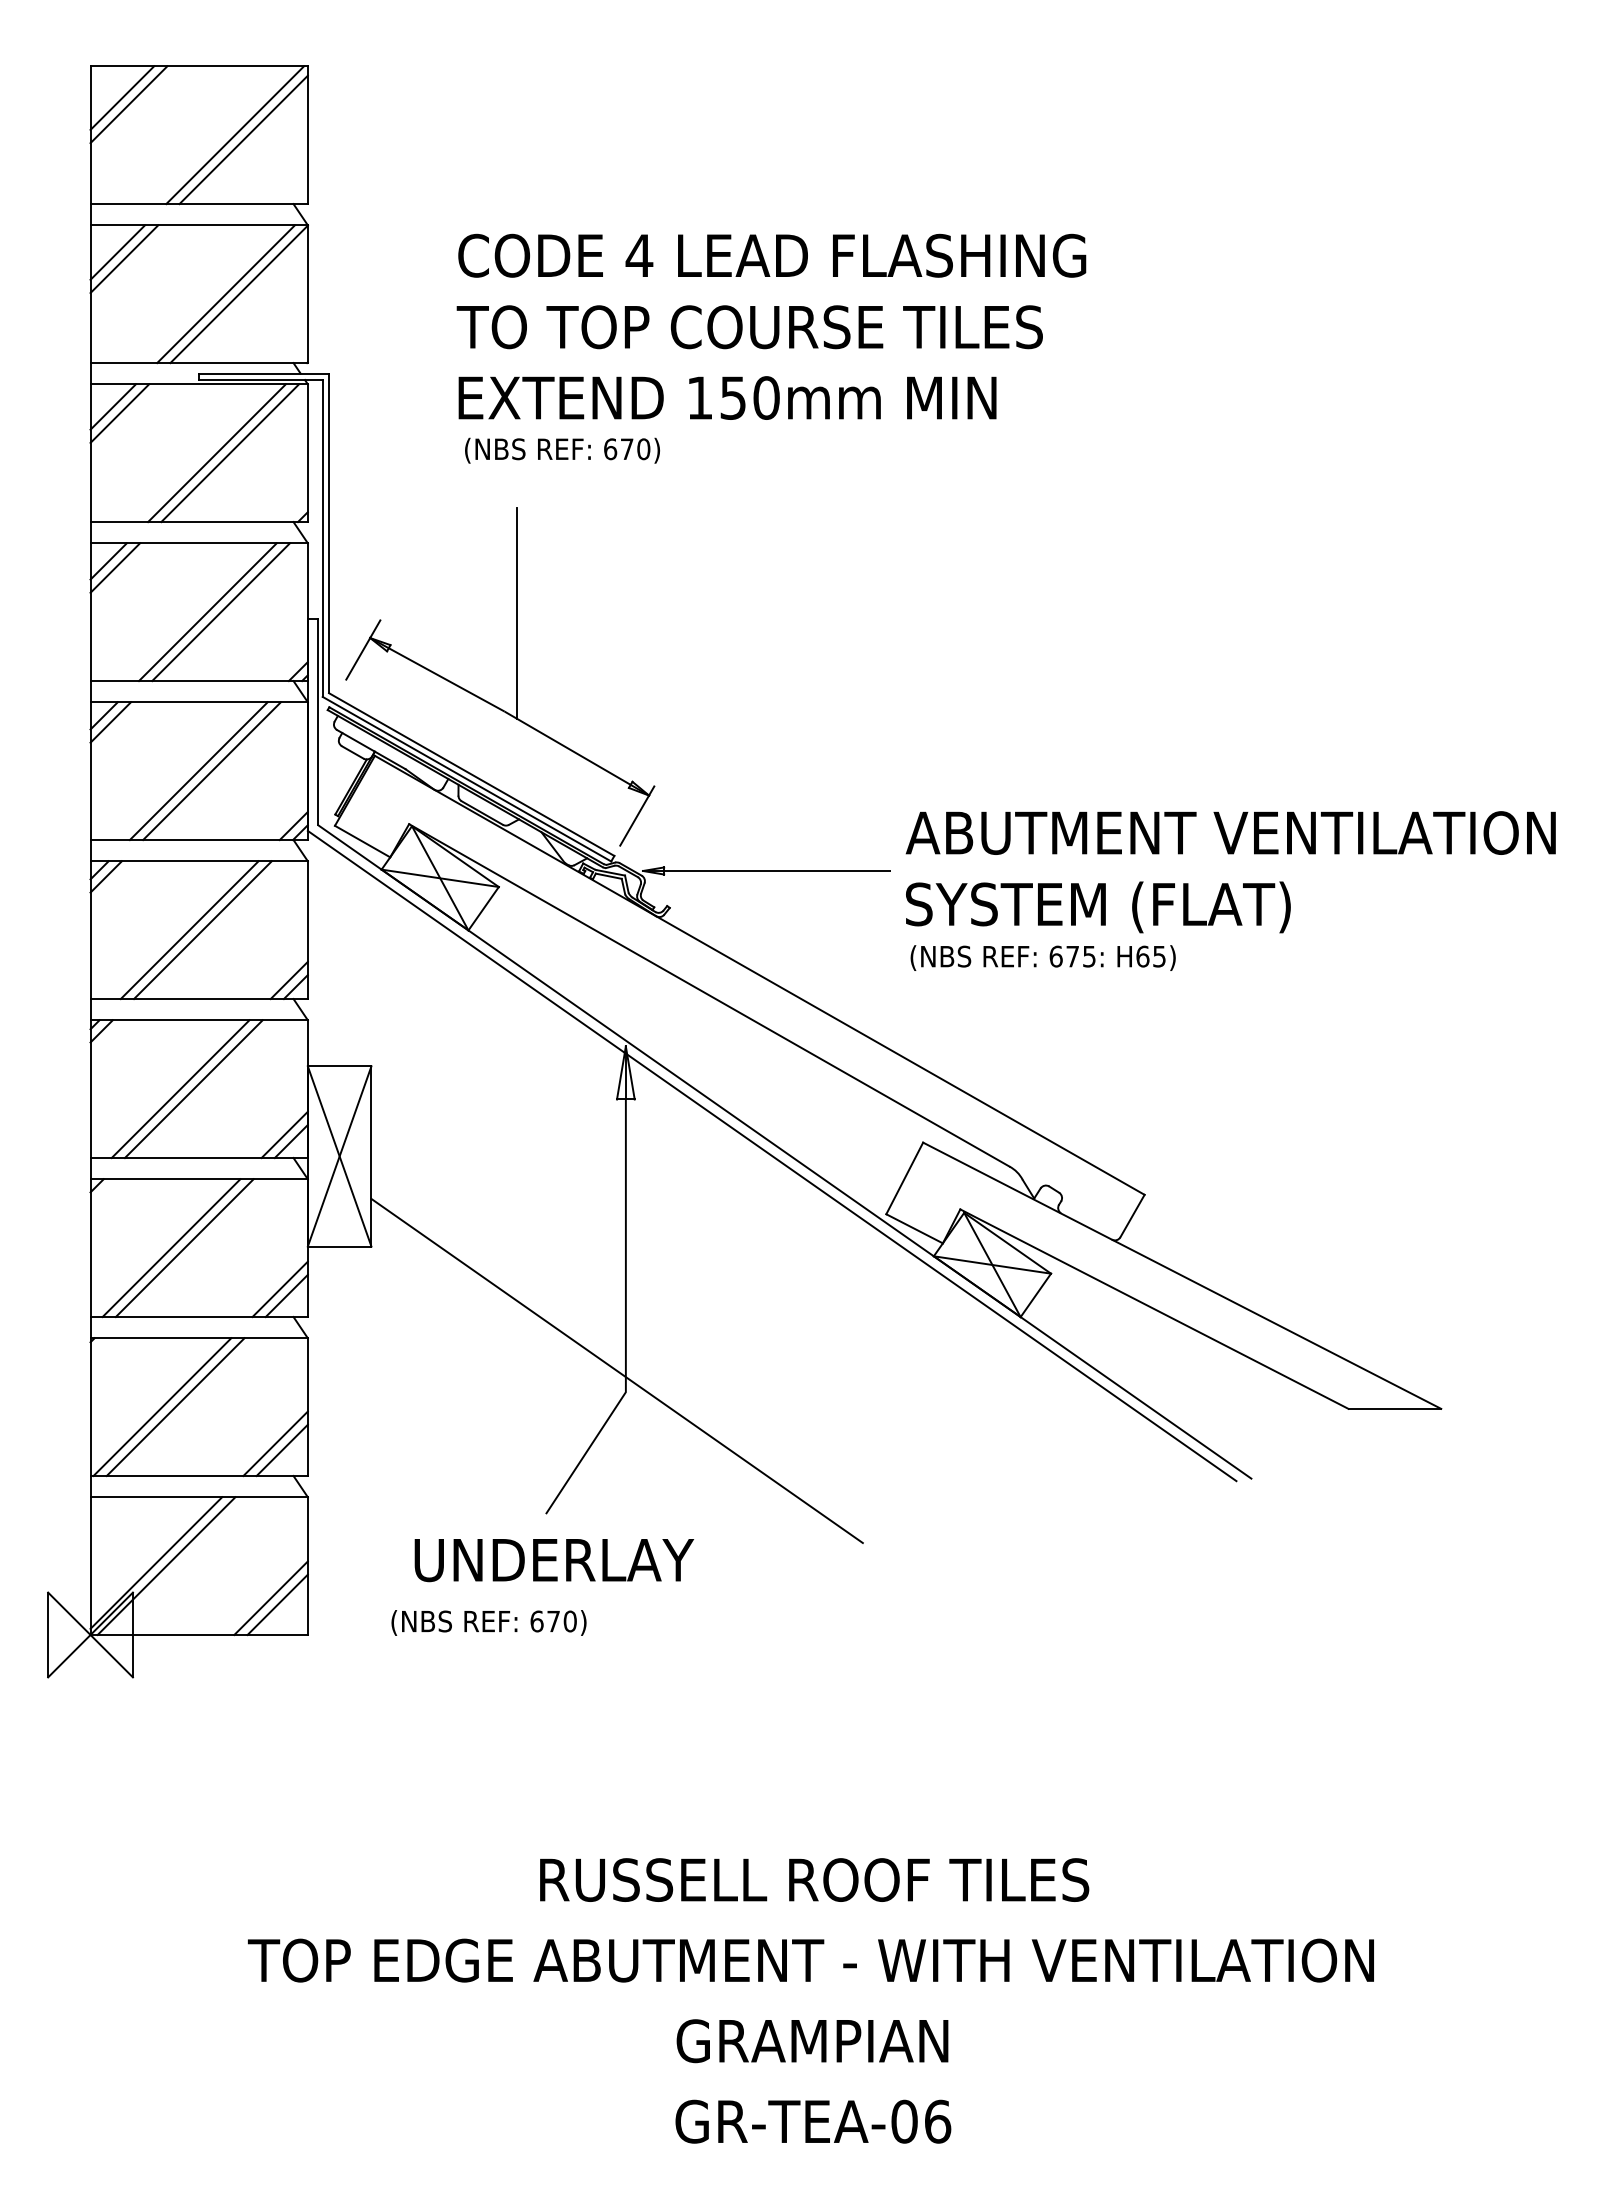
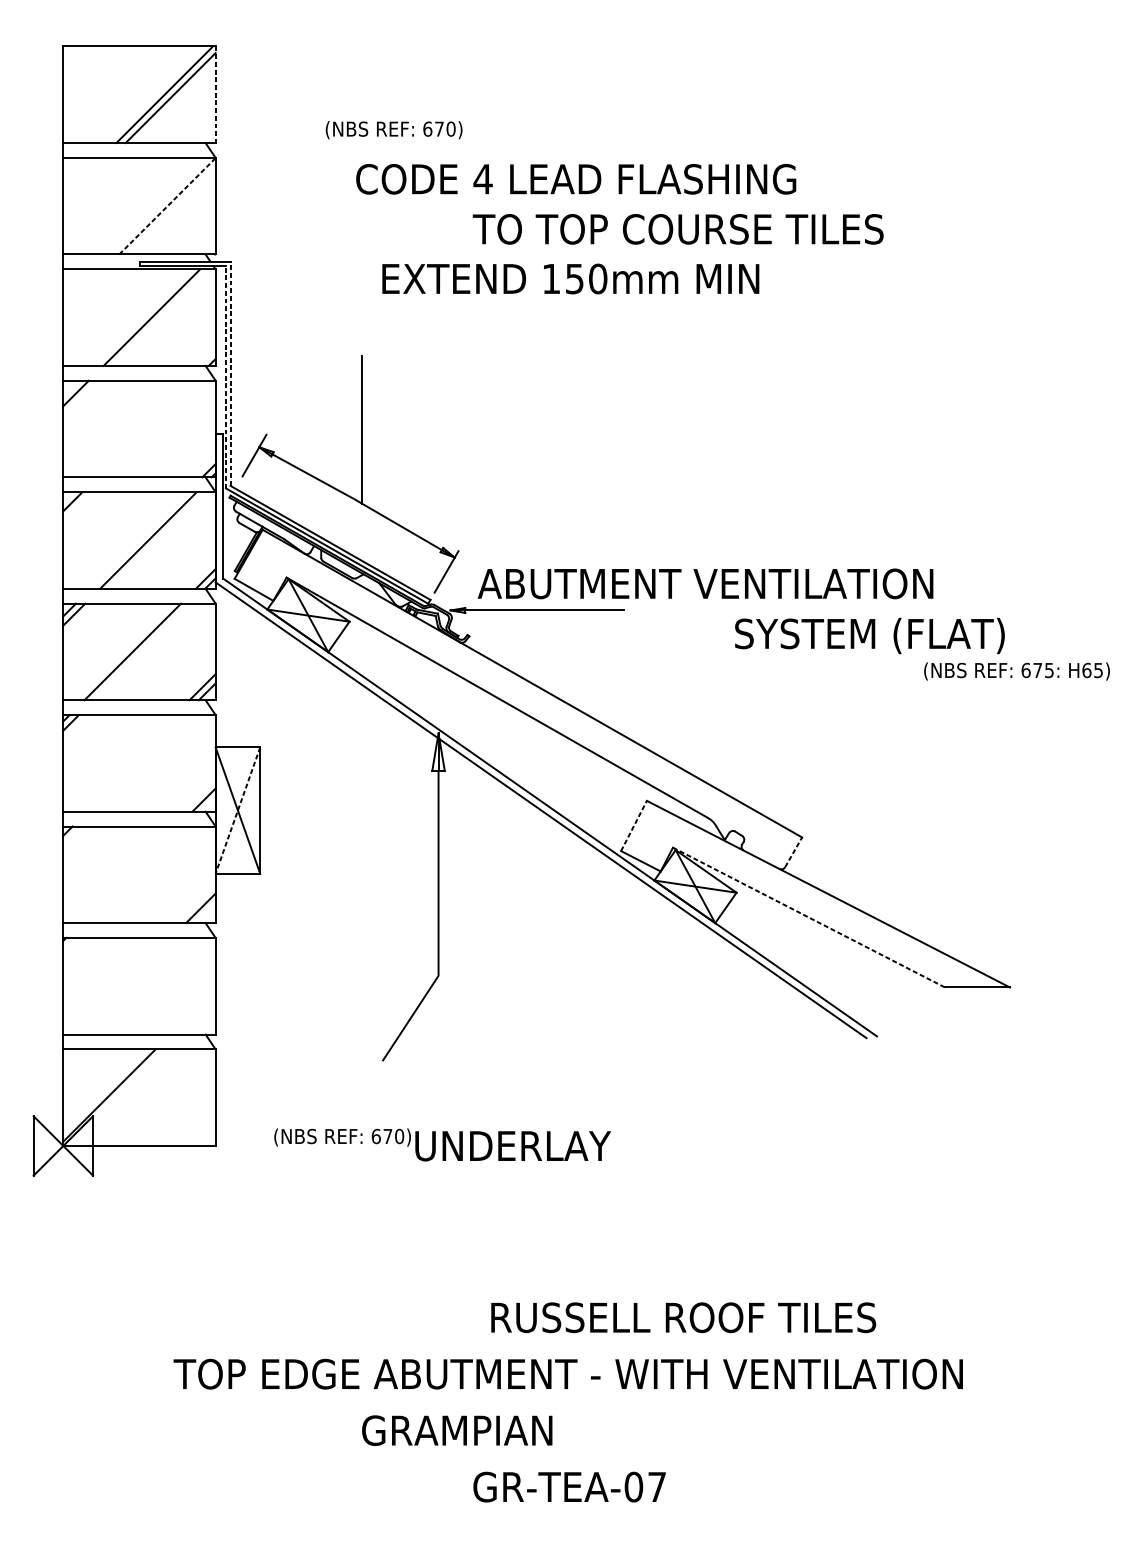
line: (122, 97) -> (85, 68), removed
line: (128, 104) -> (89, 73), removed
line: (307, 135) -> (215, 94), solid -> dashed
line: (117, 252) -> (82, 176), removed
text: (772, 255) -> (576, 179), moved
line: (124, 259) -> (87, 181), removed
line: (225, 294) -> (157, 206), removed
line: (239, 294) -> (167, 206), solid -> dashed
text: (749, 327) -> (677, 229), moved
text: (727, 397) -> (570, 278), moved
line: (112, 406) -> (78, 284), removed
line: (119, 413) -> (83, 289), removed
text: (562, 450) -> (394, 130), moved
line: (230, 453) -> (161, 317), removed
line: (329, 533) -> (230, 373), solid -> dashed
line: (322, 537) -> (225, 376), solid -> dashed
line: (115, 567) -> (80, 397), removed
line: (207, 612) -> (145, 429), removed
line: (221, 612) -> (155, 429), removed
line: (110, 722) -> (77, 506), removed
line: (198, 771) -> (139, 540), removed
text: (1230, 832) -> (705, 583), moved
text: (1098, 907) -> (870, 636), moved
line: (202, 930) -> (141, 652), removed
text: (1042, 957) -> (1016, 671), moved
line: (180, 1089) -> (126, 763), removed
line: (193, 1089) -> (135, 763), removed
line: (284, 1134) -> (199, 795), removed
line: (339, 1156) -> (237, 810), solid -> dashed
line: (904, 1178) -> (633, 826), solid -> dashed
line: (1132, 1215) -> (793, 851), solid -> dashed
line: (171, 1248) -> (120, 875), removed
line: (184, 1248) -> (129, 875), removed
line: (279, 1289) -> (195, 903), removed
line: (1154, 1309) -> (809, 917), solid -> dashed
line: (616, 1370) -> (431, 960), removed
line: (162, 1407) -> (113, 986), removed
line: (175, 1407) -> (122, 986), removed
line: (275, 1443) -> (192, 1011), removed
line: (281, 1450) -> (197, 1016), removed
text: (554, 1560) -> (513, 1146), moved
line: (166, 1565) -> (116, 1097), removed
line: (270, 1597) -> (189, 1119), removed
line: (277, 1604) -> (194, 1124), removed
text: (814, 1879) -> (683, 1317), moved
text: (812, 2041) -> (457, 1430), moved
text: (938, 2121) -> (657, 1486), GR-TEA-06 -> GR-TEA-07

